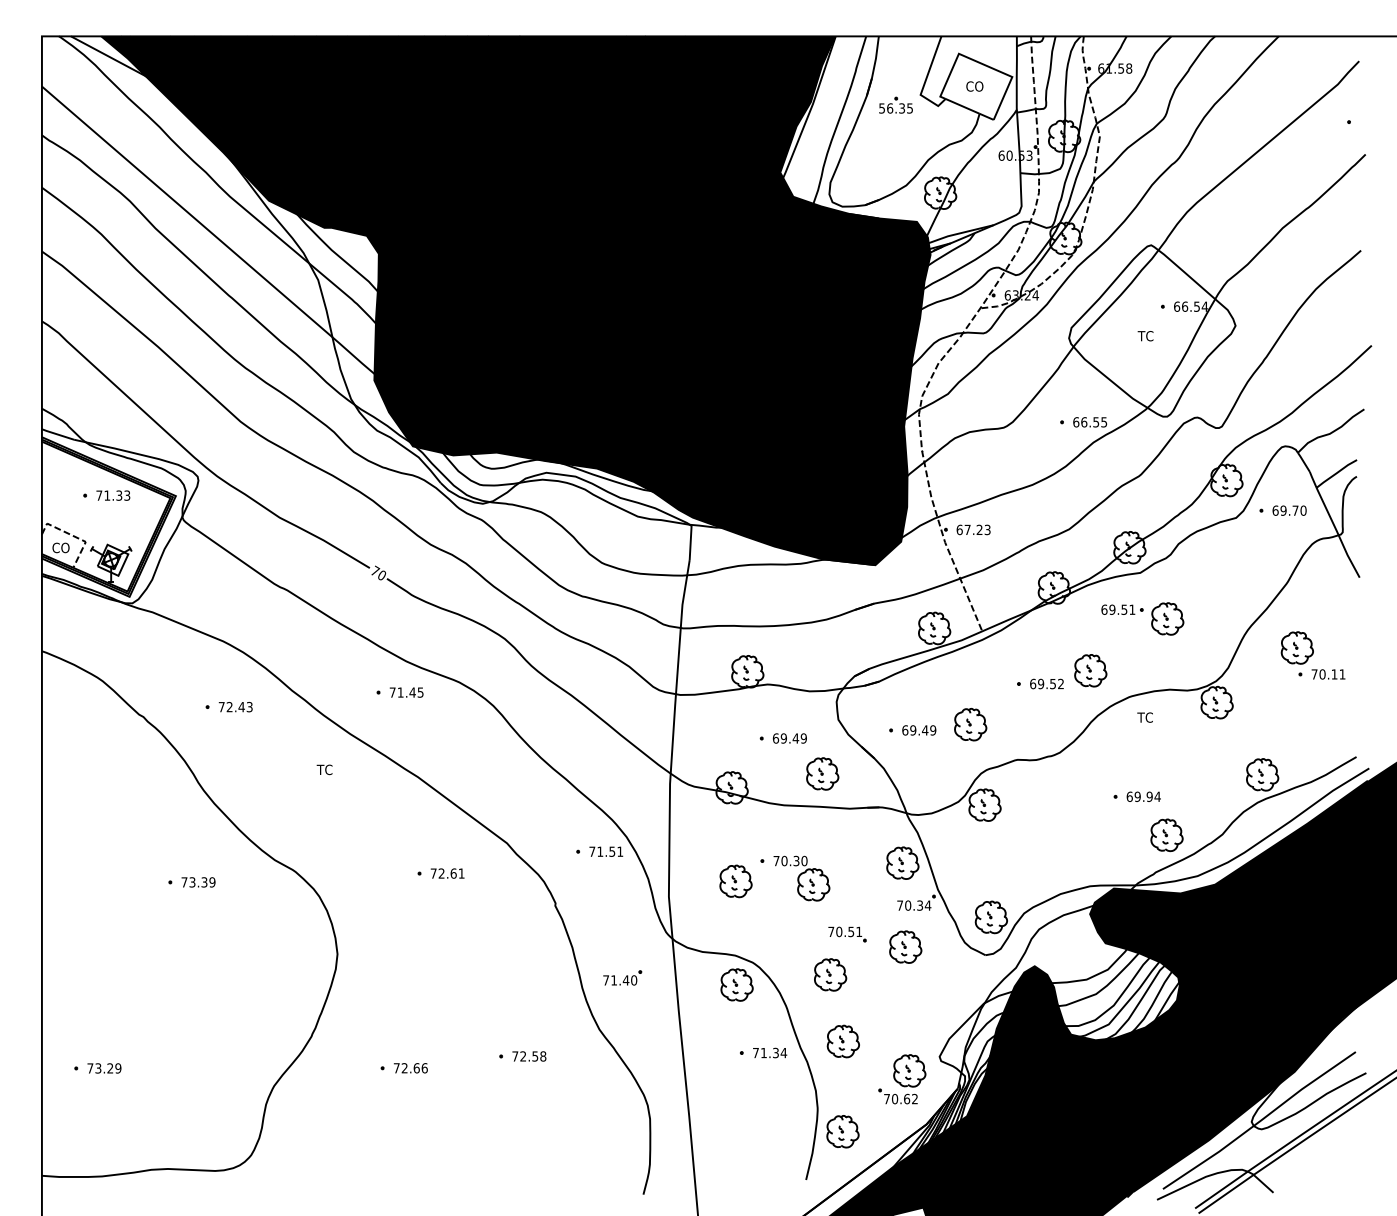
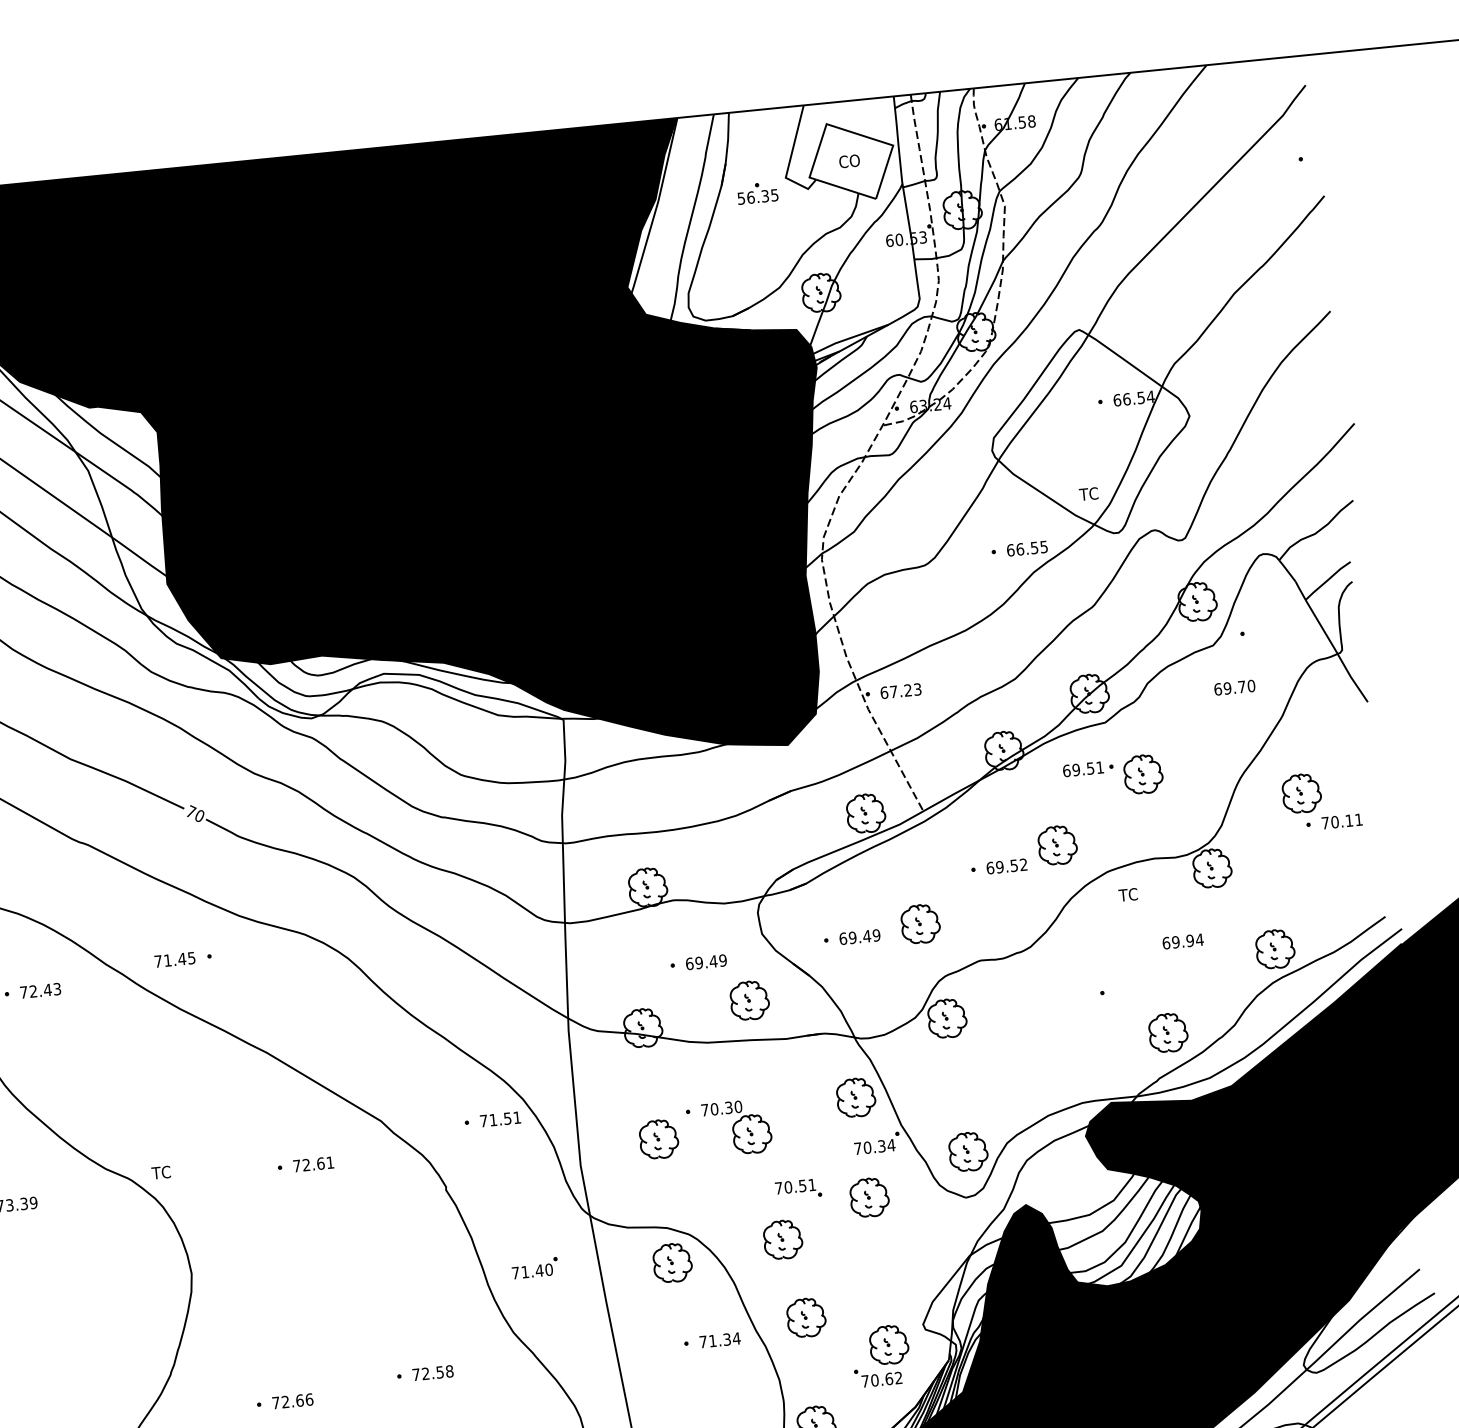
text: (1145, 336) -> (1088, 494), moved
text: (1289, 510) -> (1234, 687), moved
text: (406, 692) -> (174, 959), moved
text: (324, 769) -> (161, 1172), moved
text: (1143, 796) -> (1182, 941), moved

